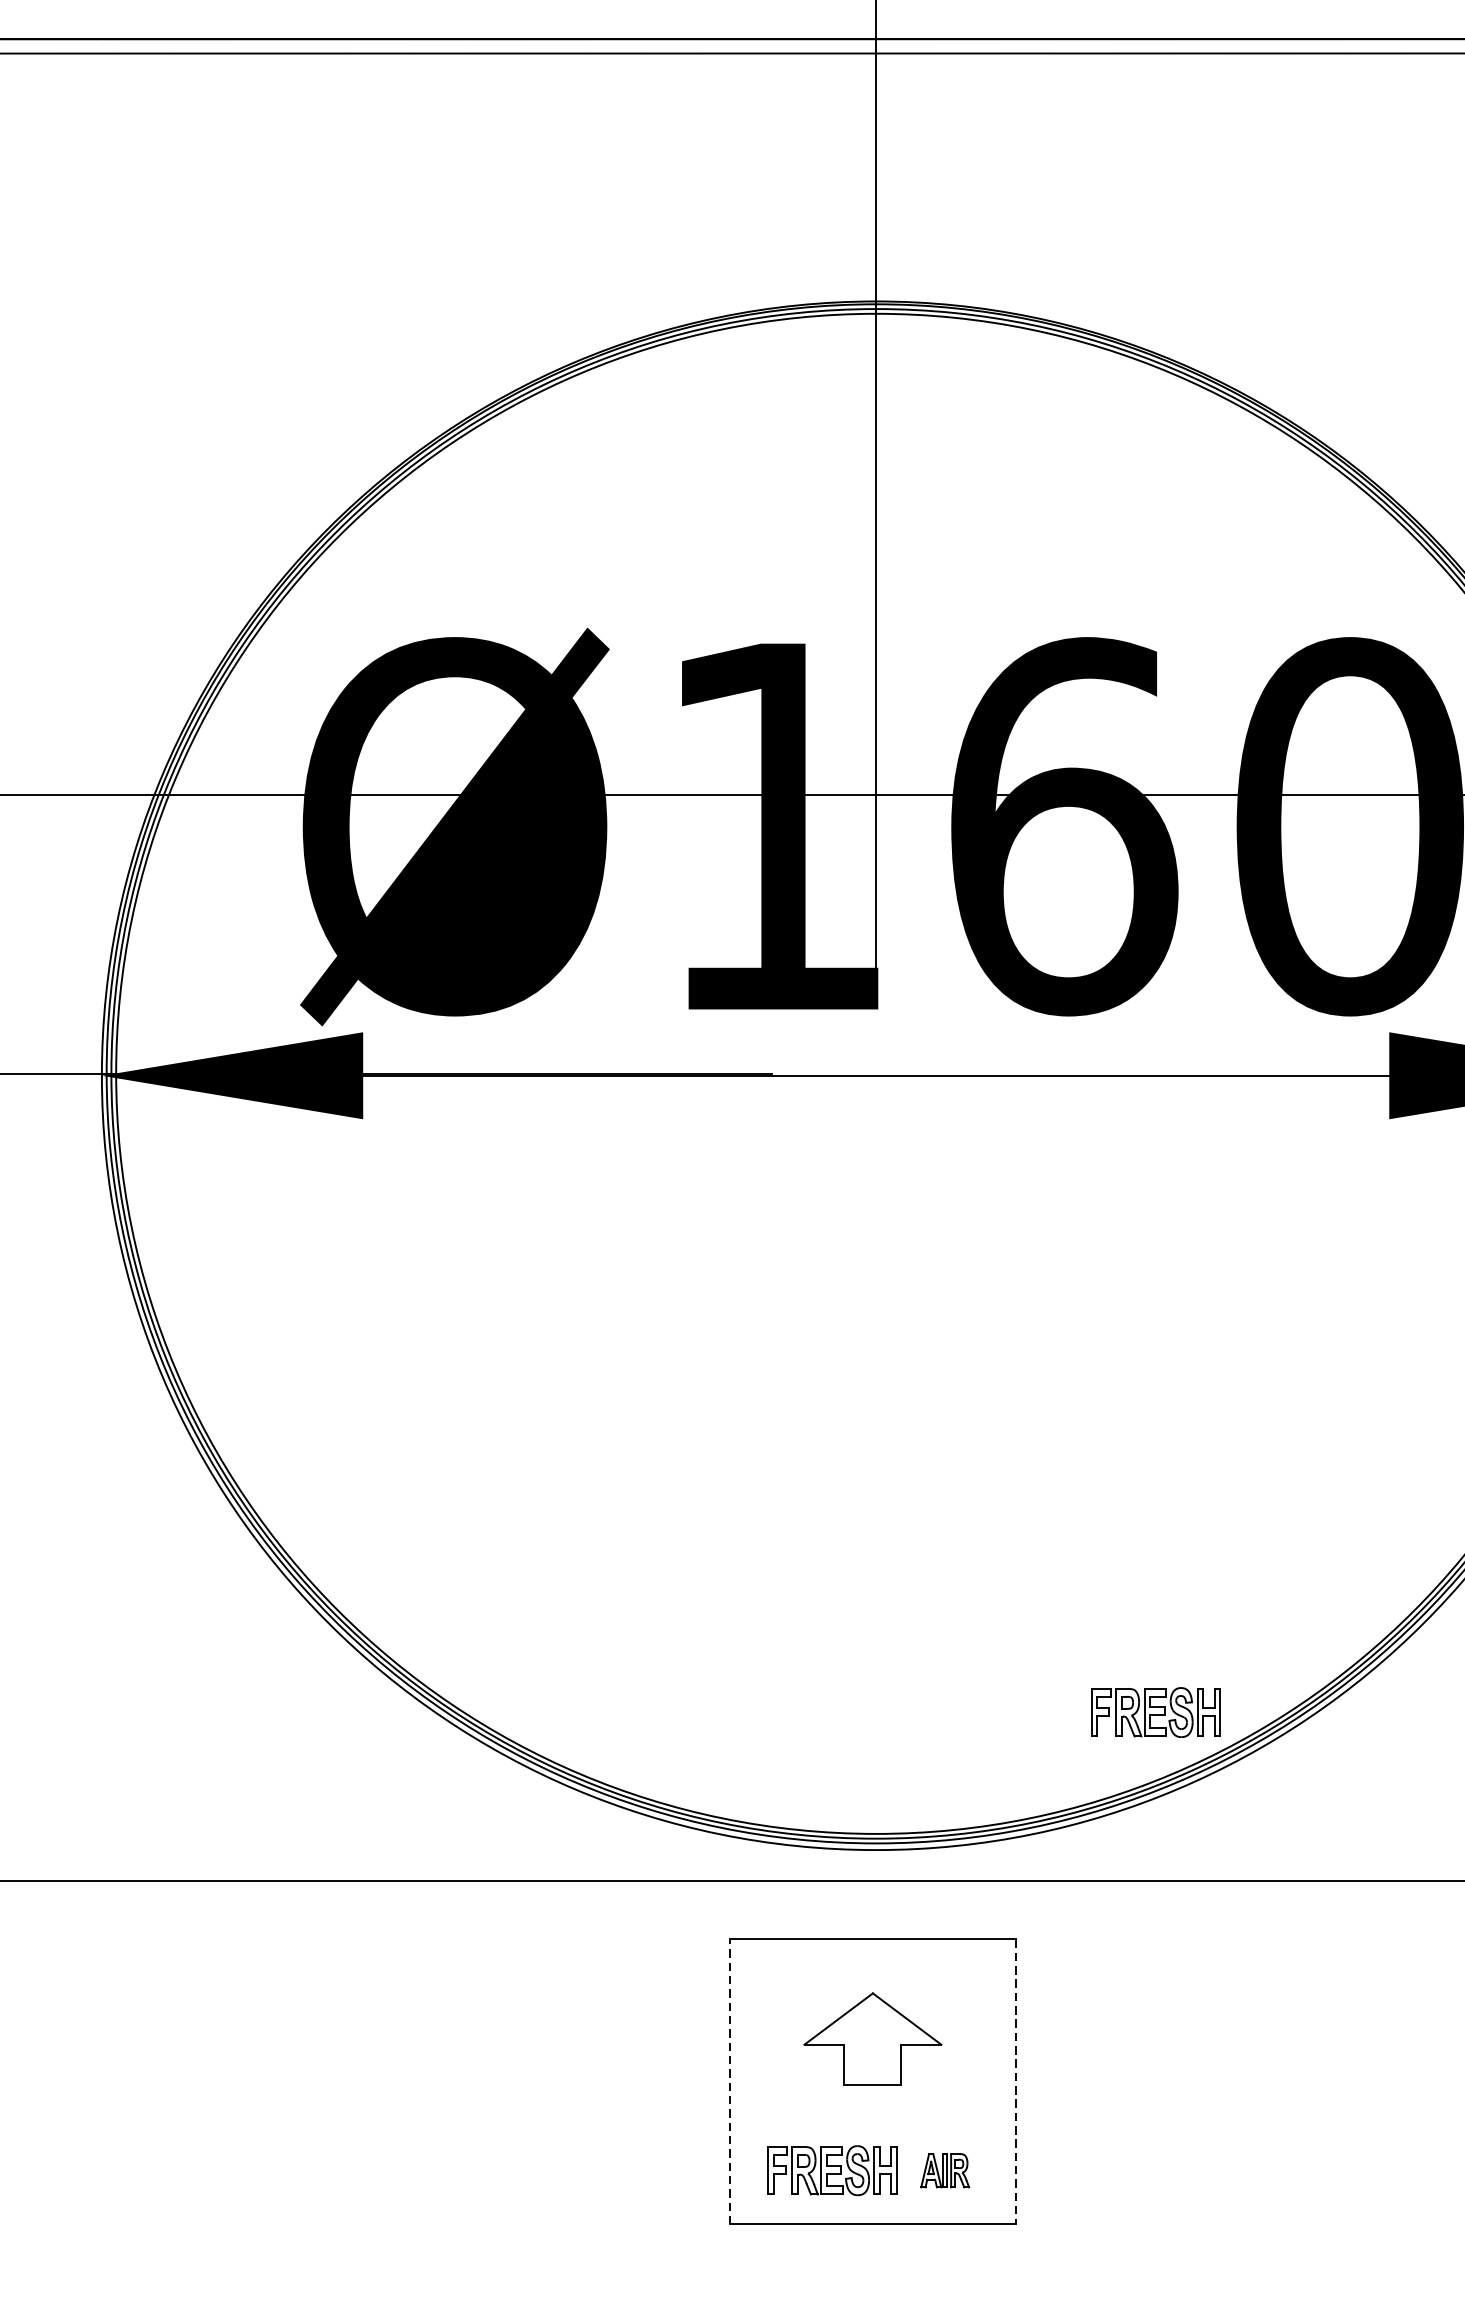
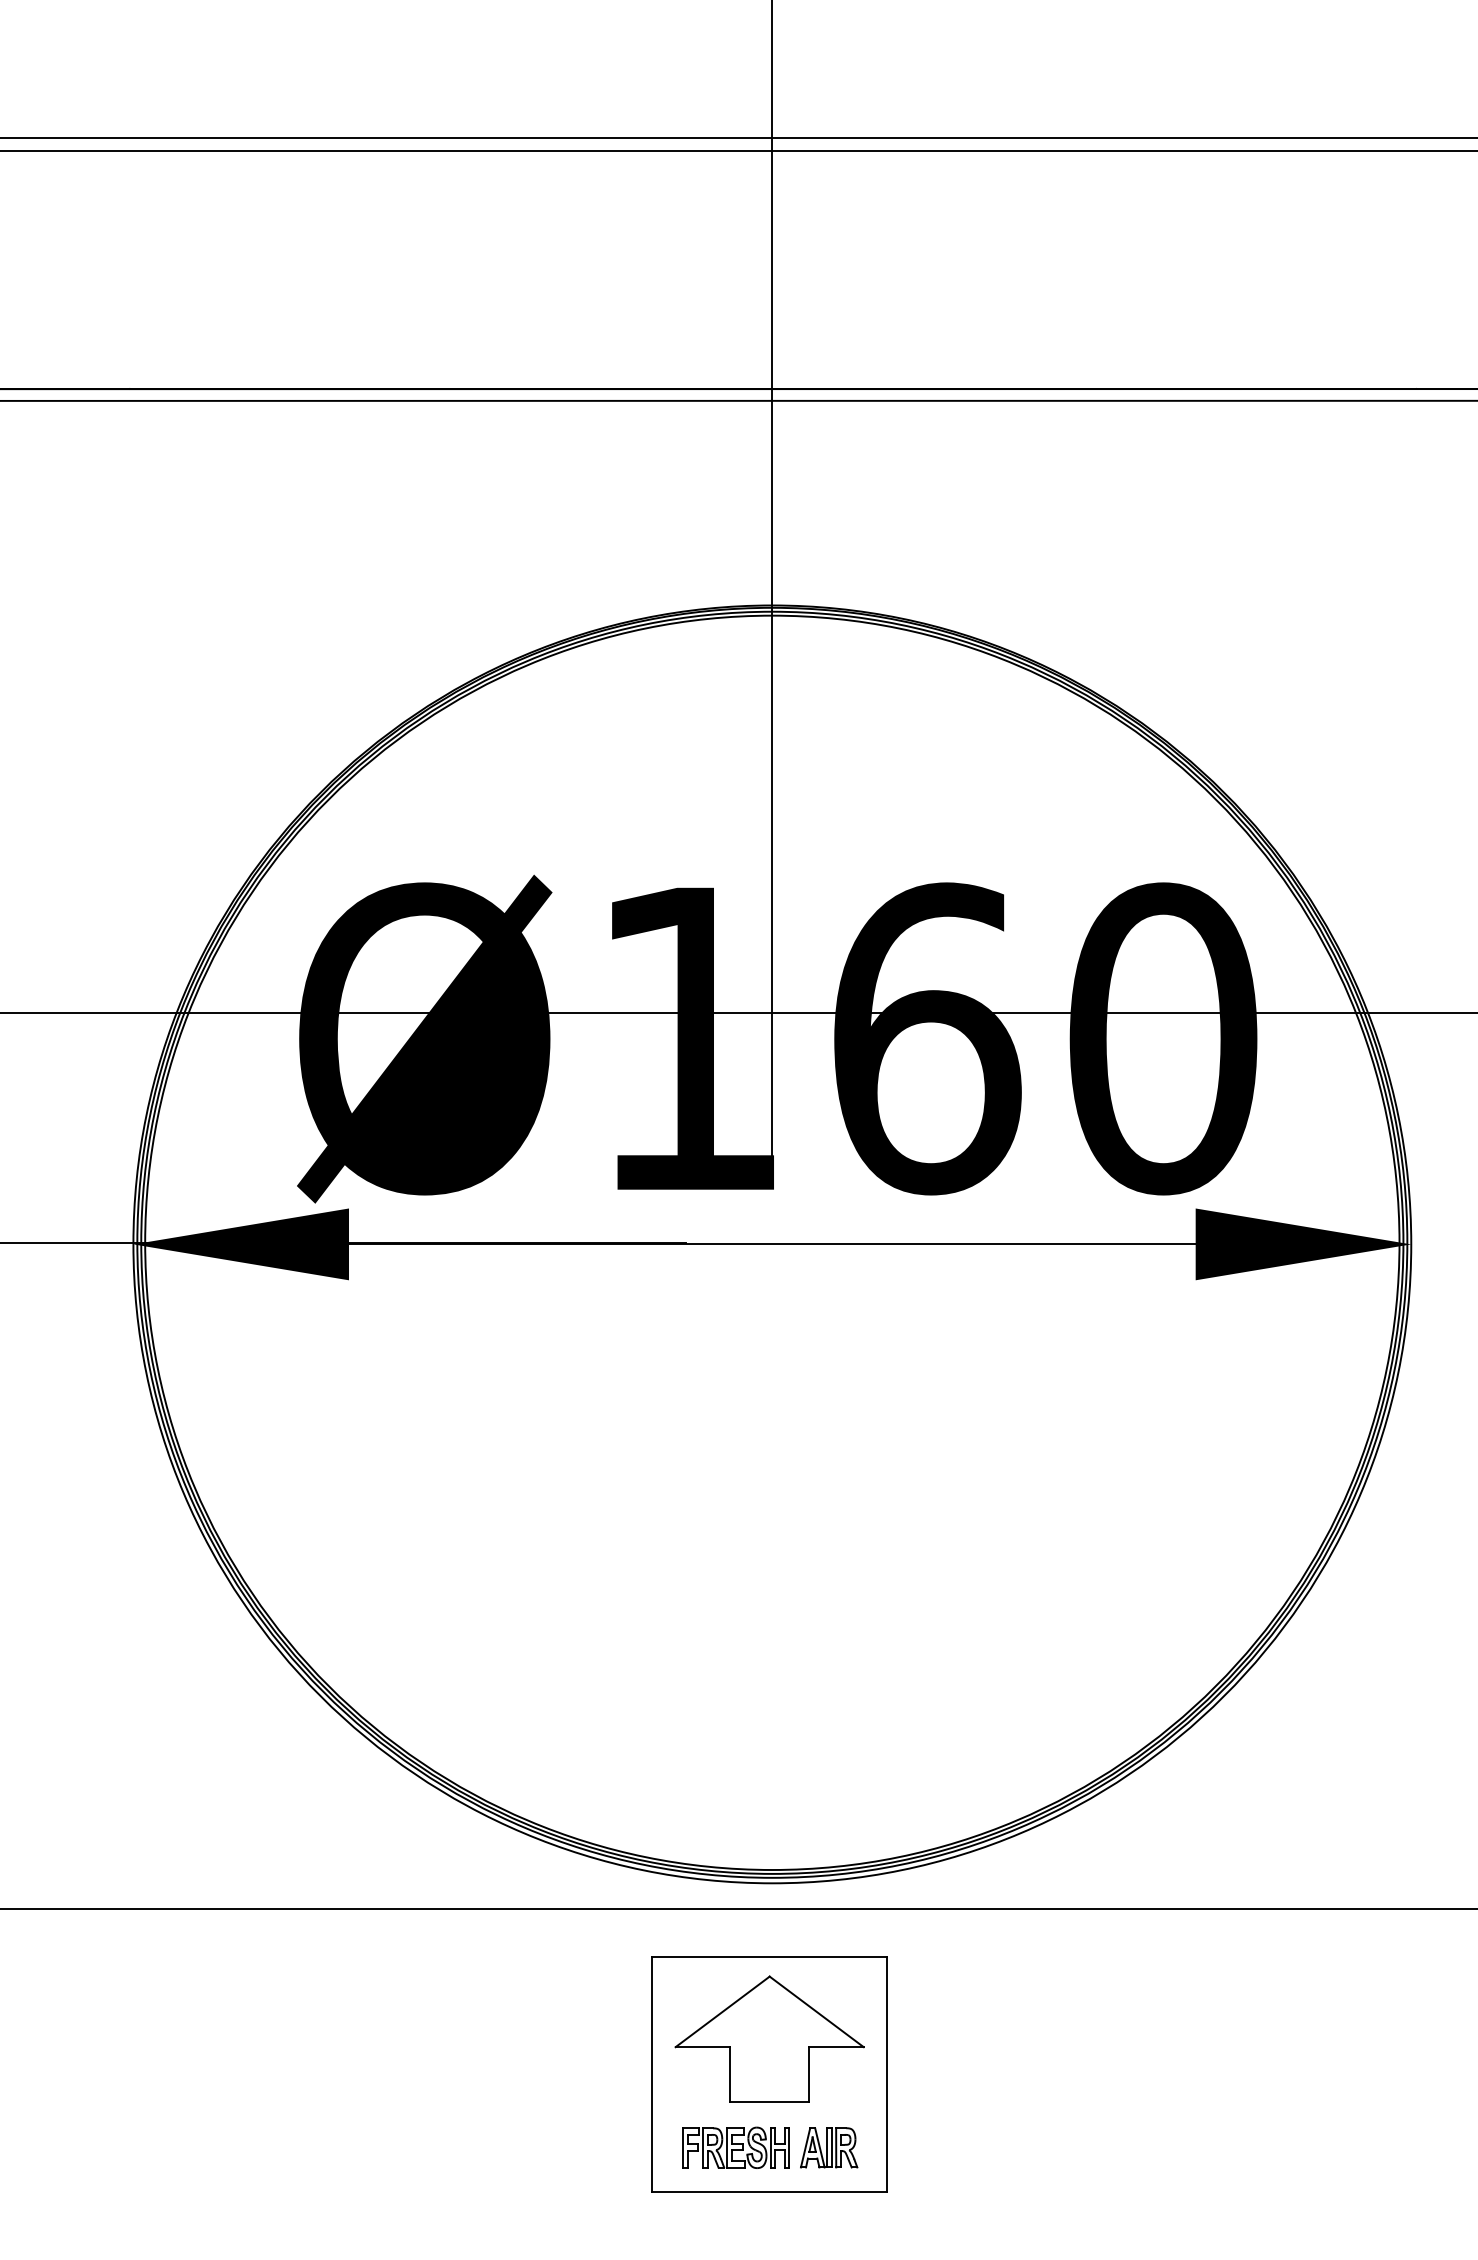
part: (1155, 1712) -> (1002, 1769), removed
part: (872, 2038) -> (769, 2038), size x1.67
line: (730, 2081) -> (652, 2074), dashed -> solid
line: (1015, 2081) -> (887, 2074), dashed -> solid
part: (945, 2170) -> (829, 2147), size x1.43

